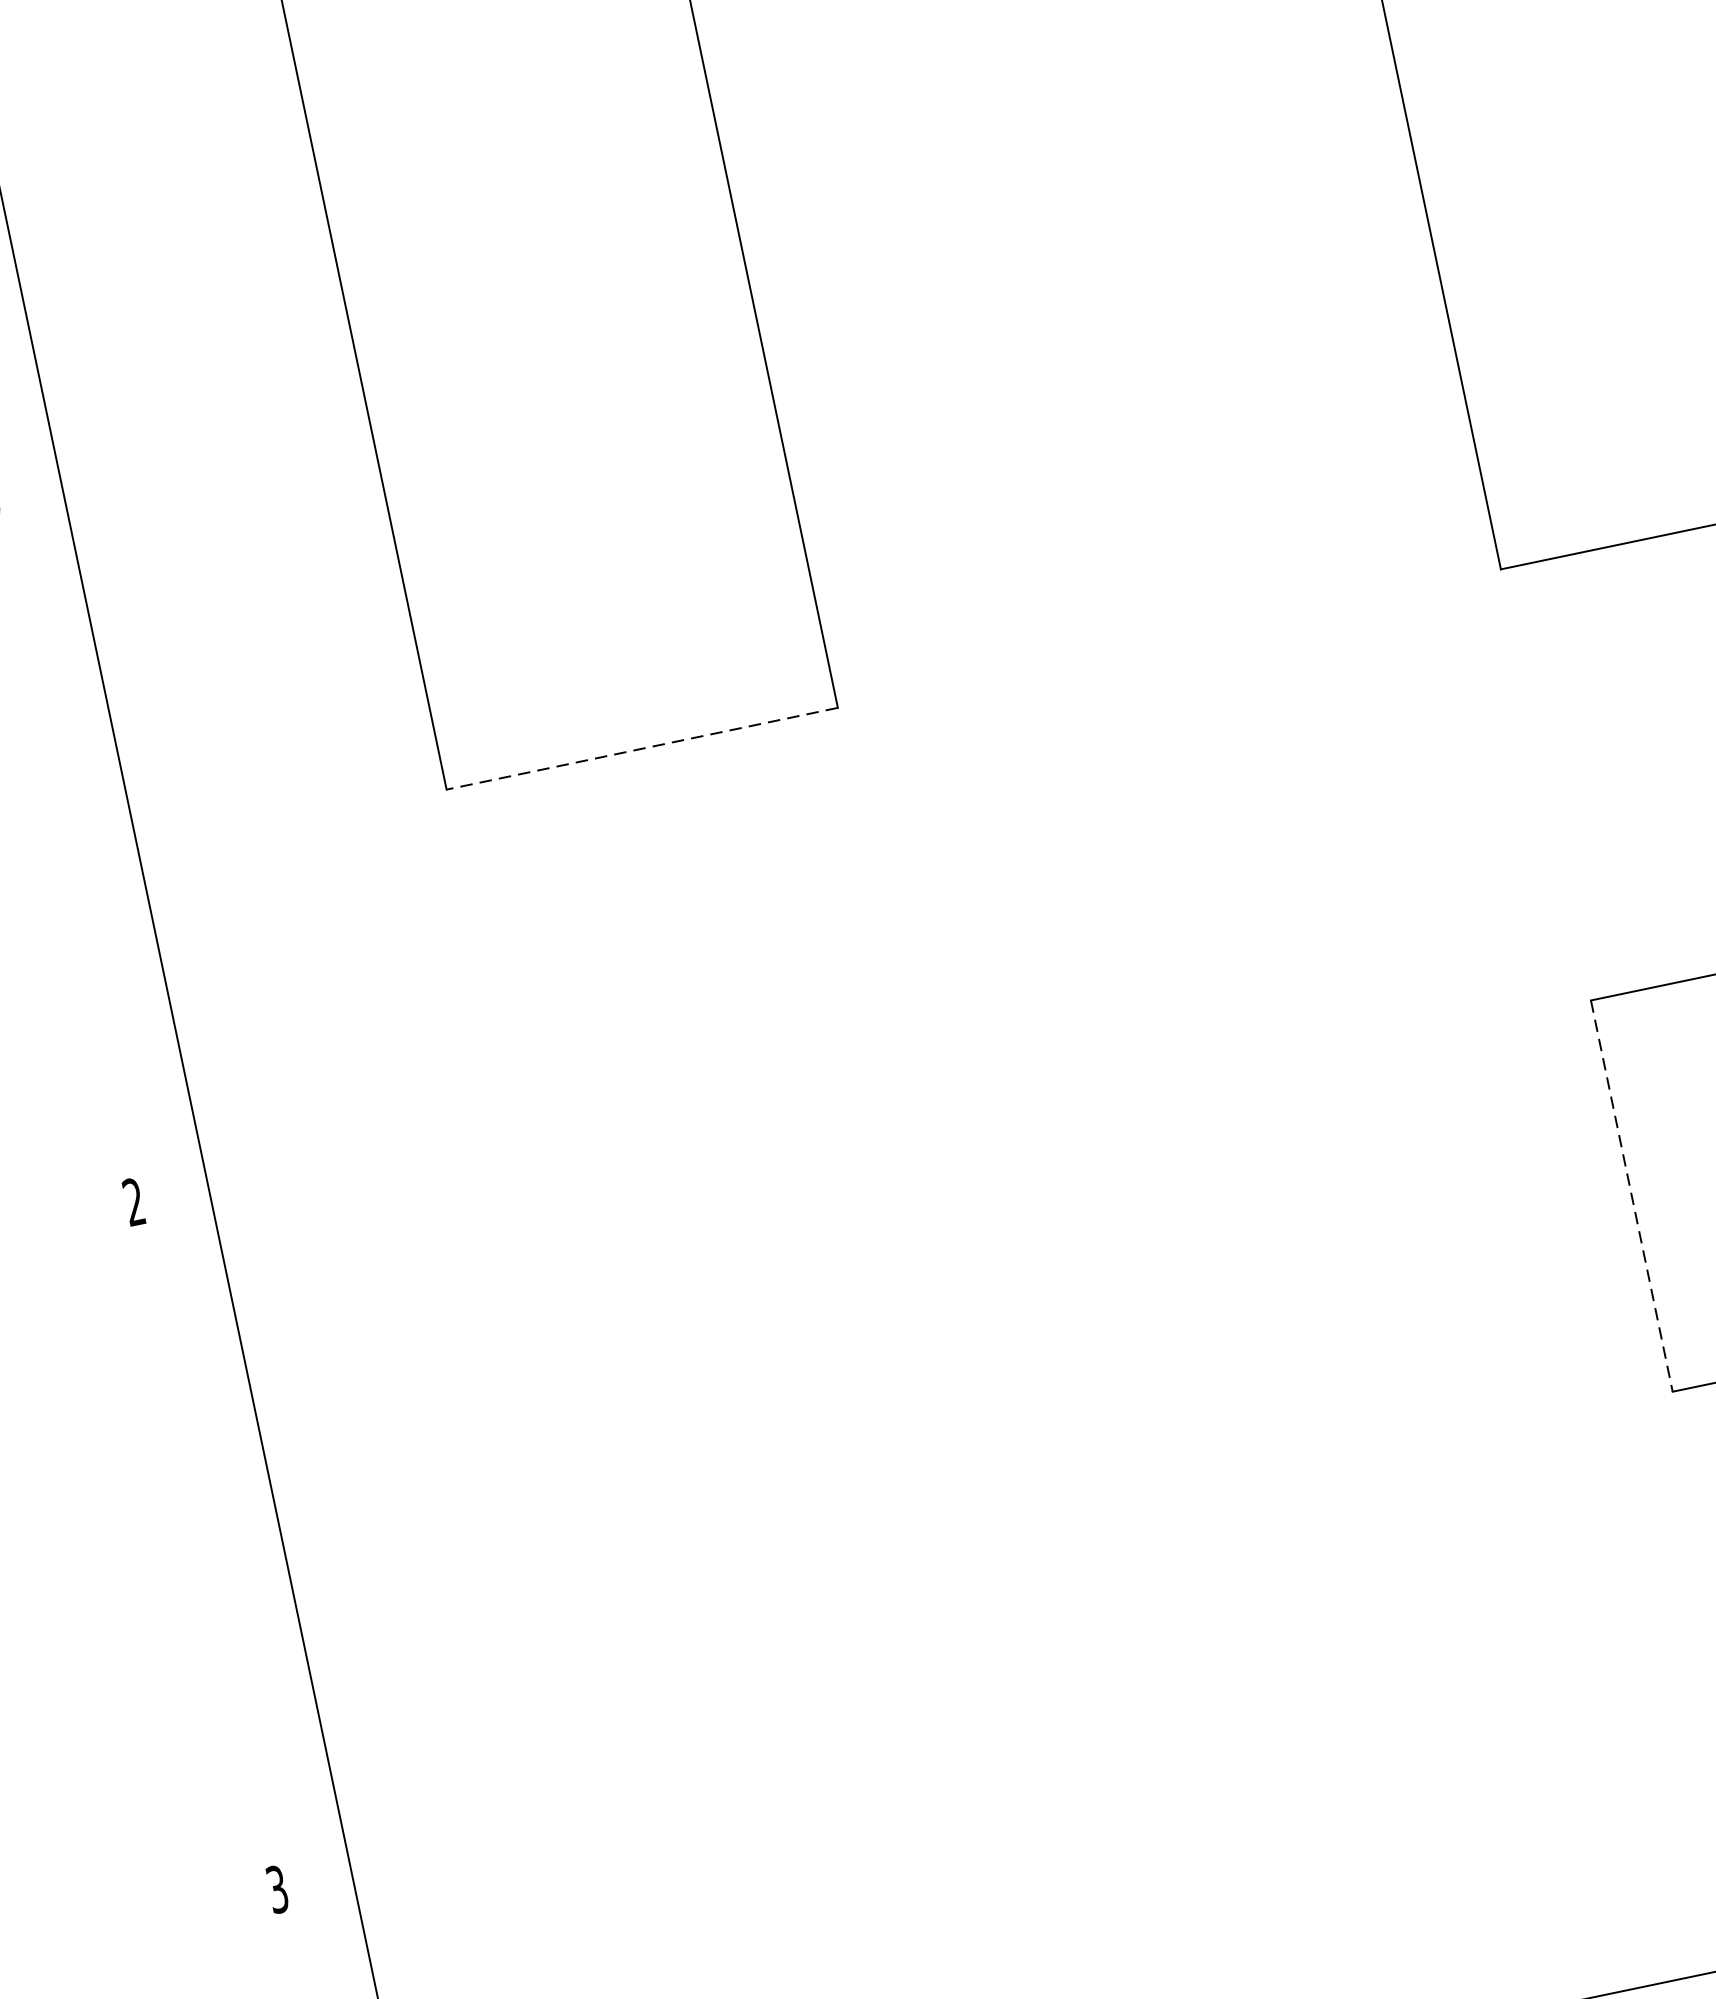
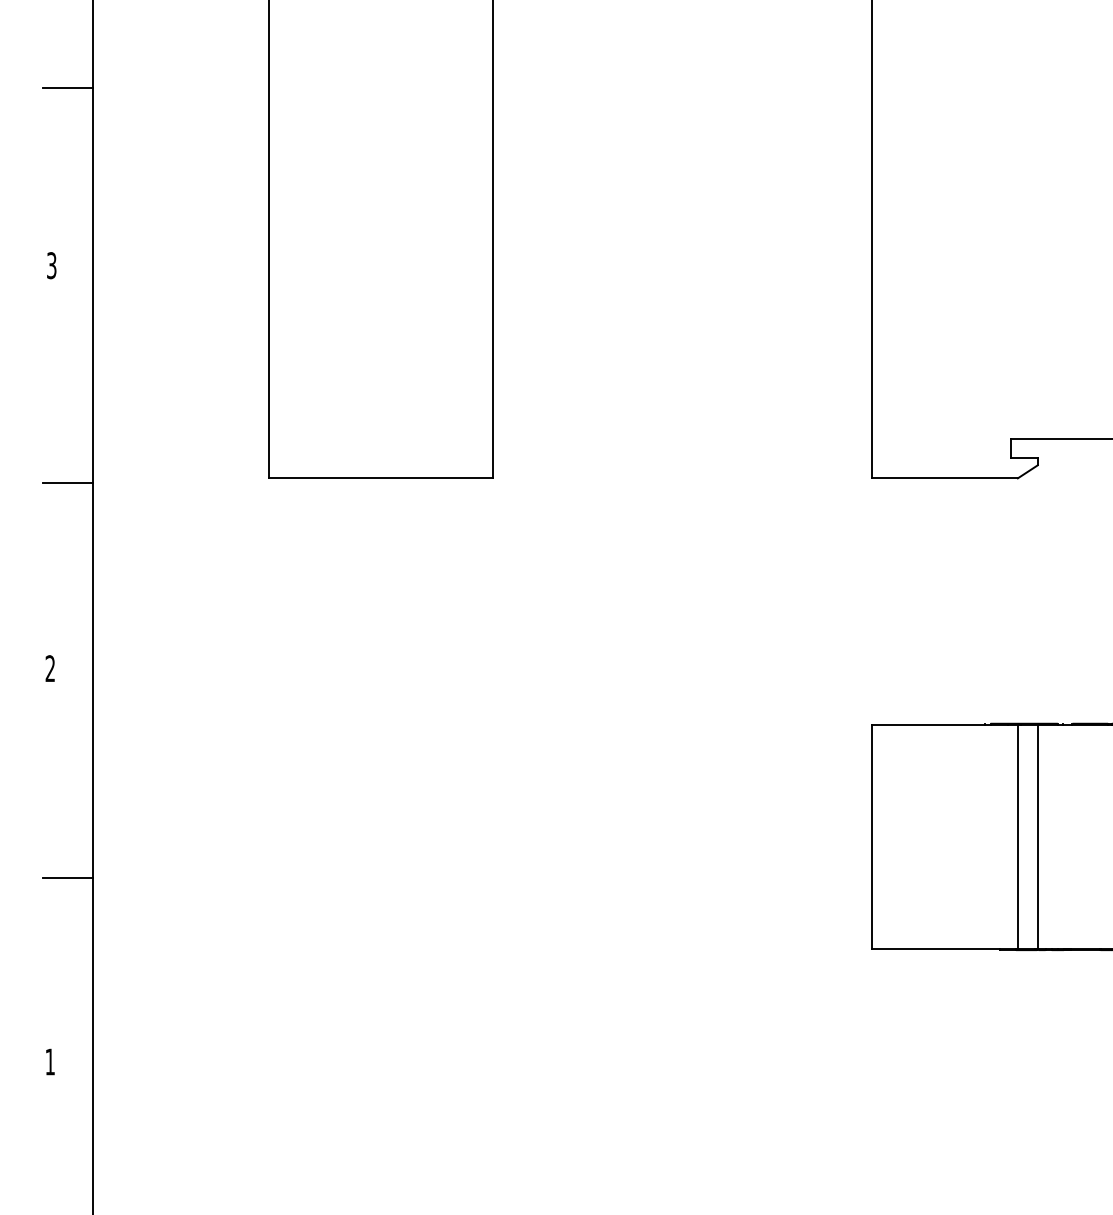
line: (641, 749) -> (380, 478), dashed -> solid
line: (96, 870) -> (67, 482), added
line: (1632, 1195) -> (872, 836), dashed -> solid
line: (240, 1562) -> (67, 878), added
text: (275, 1888) -> (49, 1061), 3 -> 1

